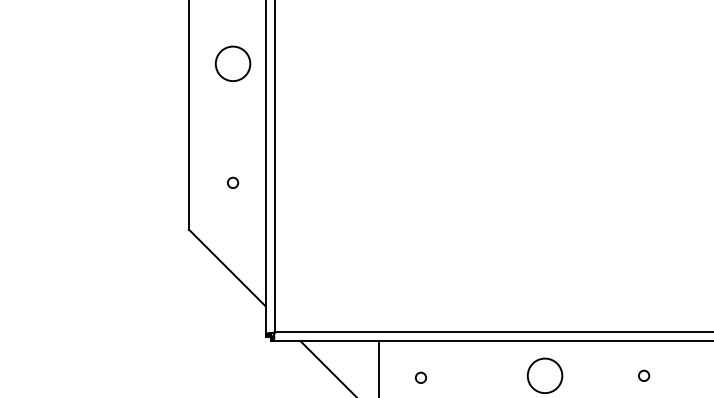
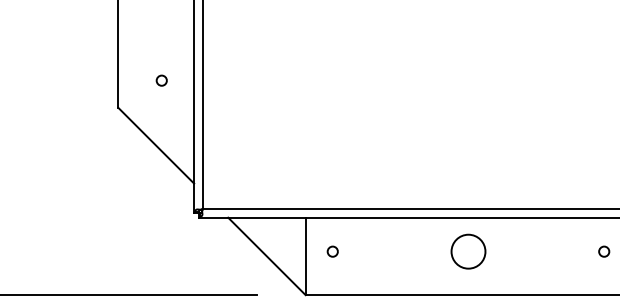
circle: (233, 182) -> (162, 80), moved
circle: (644, 375) -> (604, 251), moved
circle: (420, 377) -> (332, 251), moved

